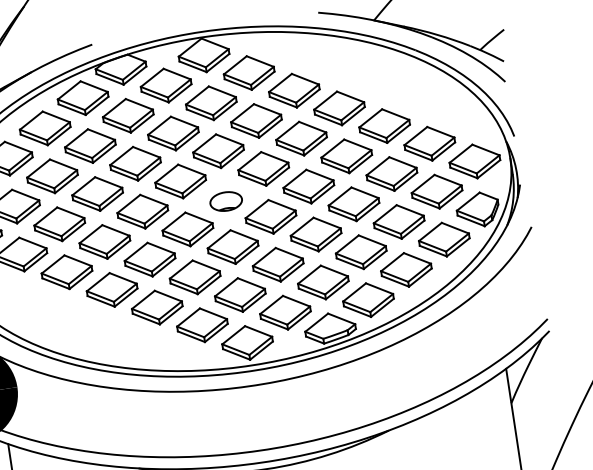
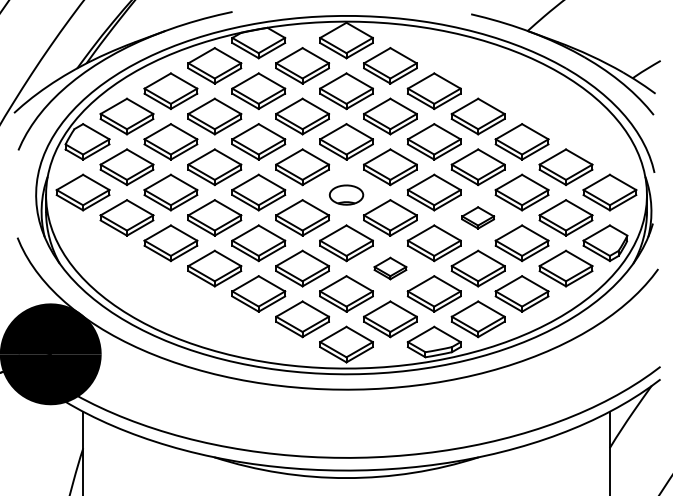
part: (353, 203) -> (477, 217), size x0.6
part: (278, 264) -> (390, 268), size x0.6

